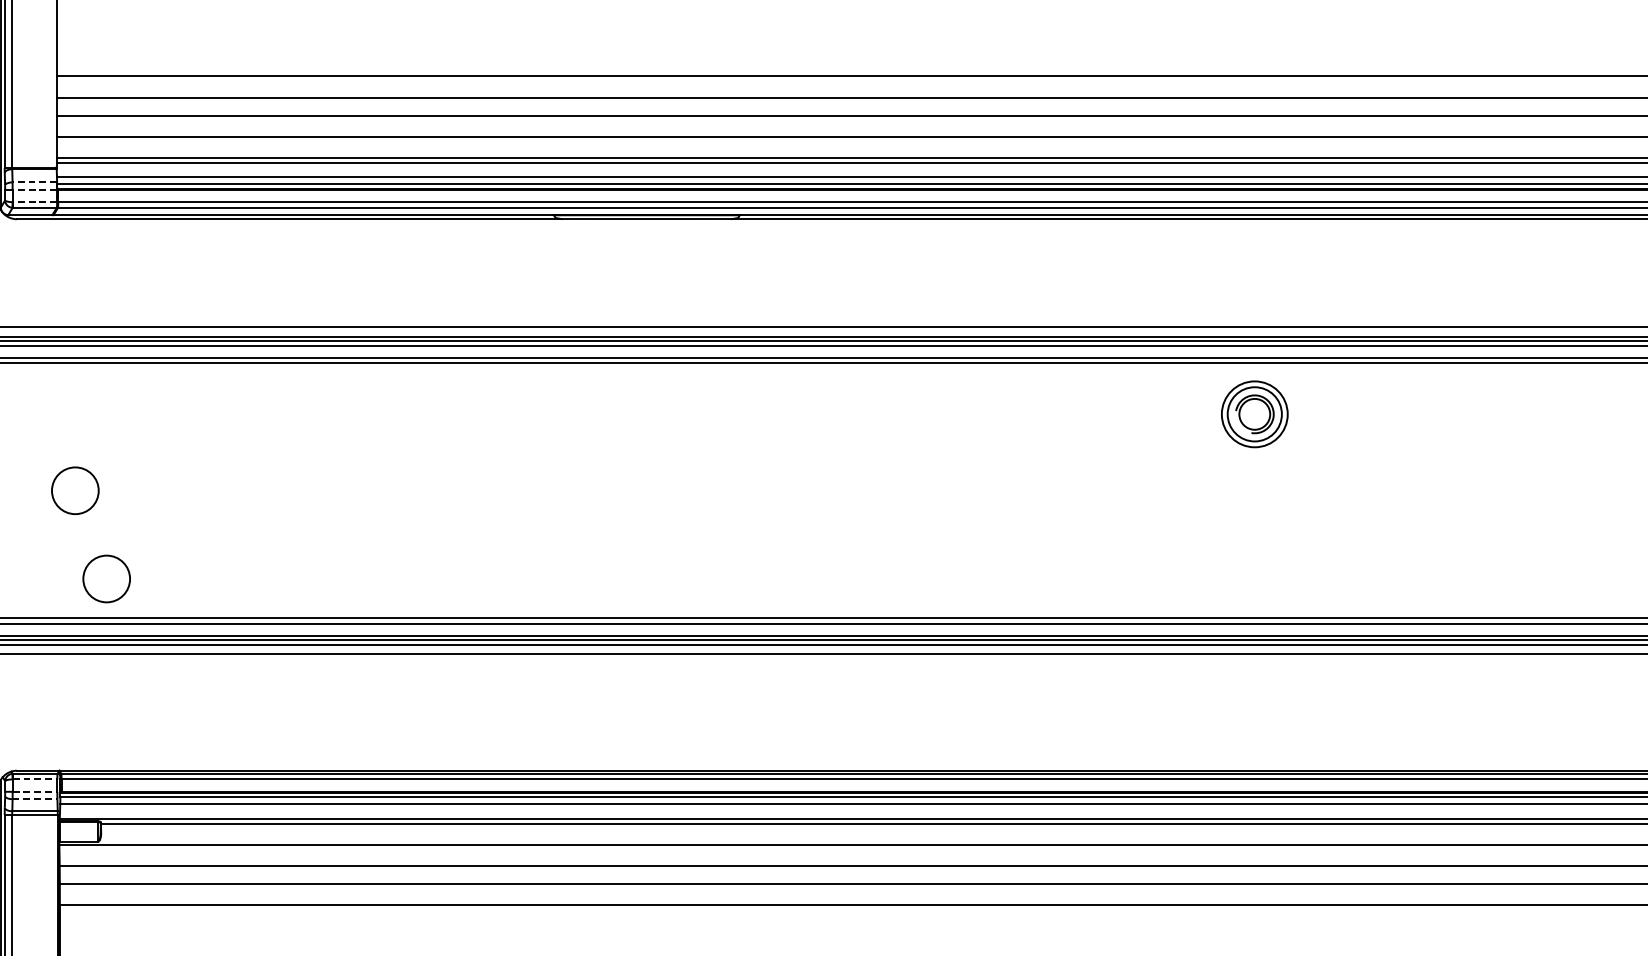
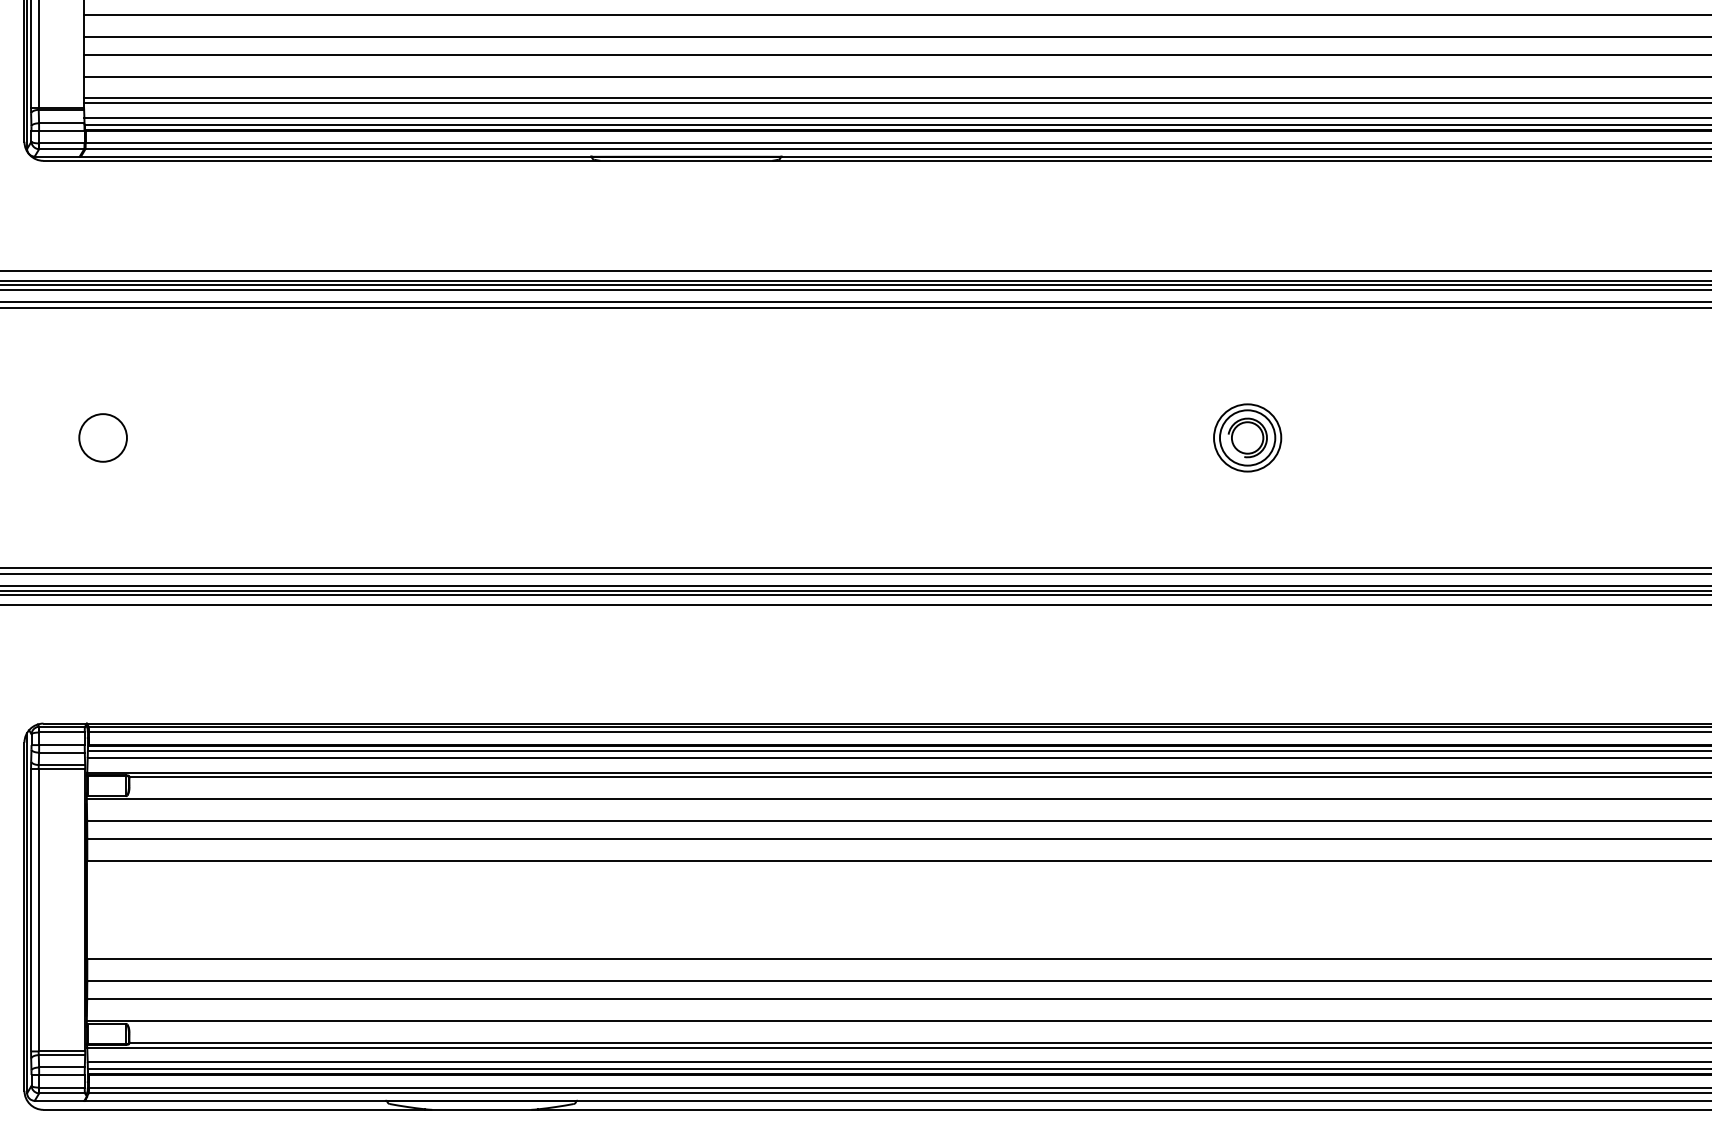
line: (34, 182) -> (61, 123), dashed -> solid
line: (34, 189) -> (61, 130), dashed -> solid
line: (34, 202) -> (61, 143), dashed -> solid
part: (1254, 413) -> (1247, 437), moved
circle: (106, 578) -> (134, 527), removed
line: (35, 779) -> (62, 732), dashed -> solid
line: (34, 792) -> (61, 745), dashed -> solid
line: (34, 799) -> (61, 752), dashed -> solid

